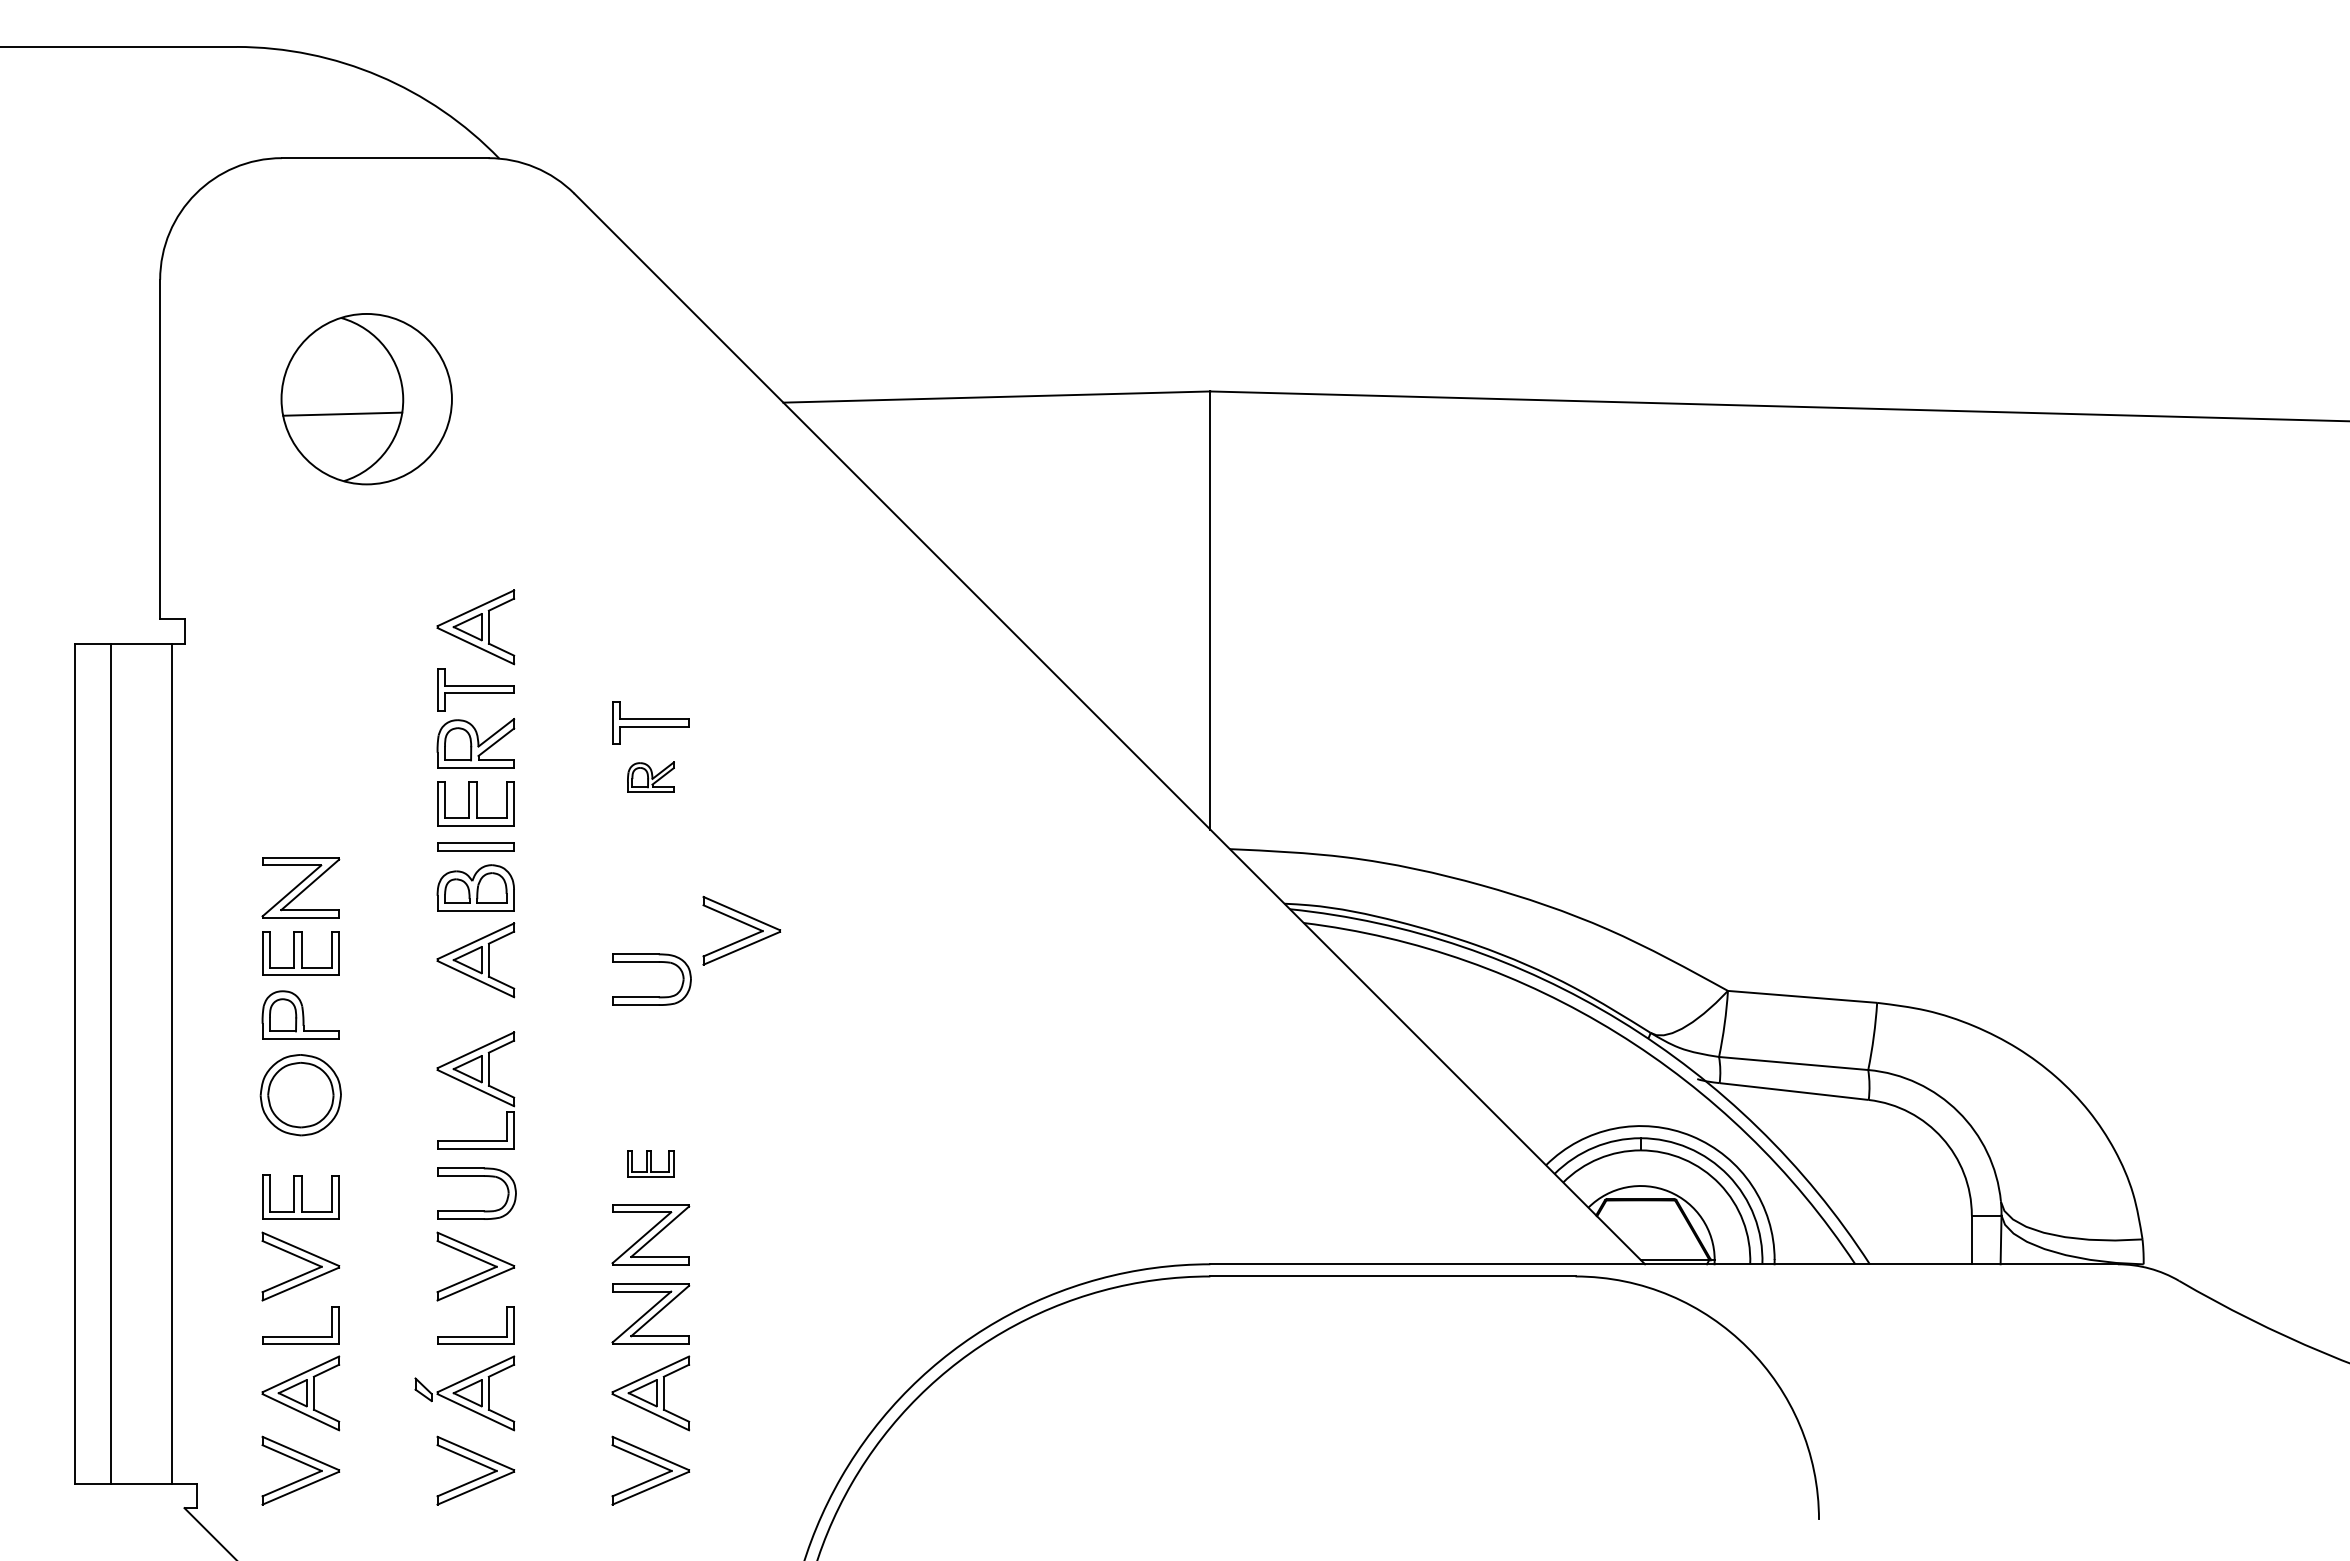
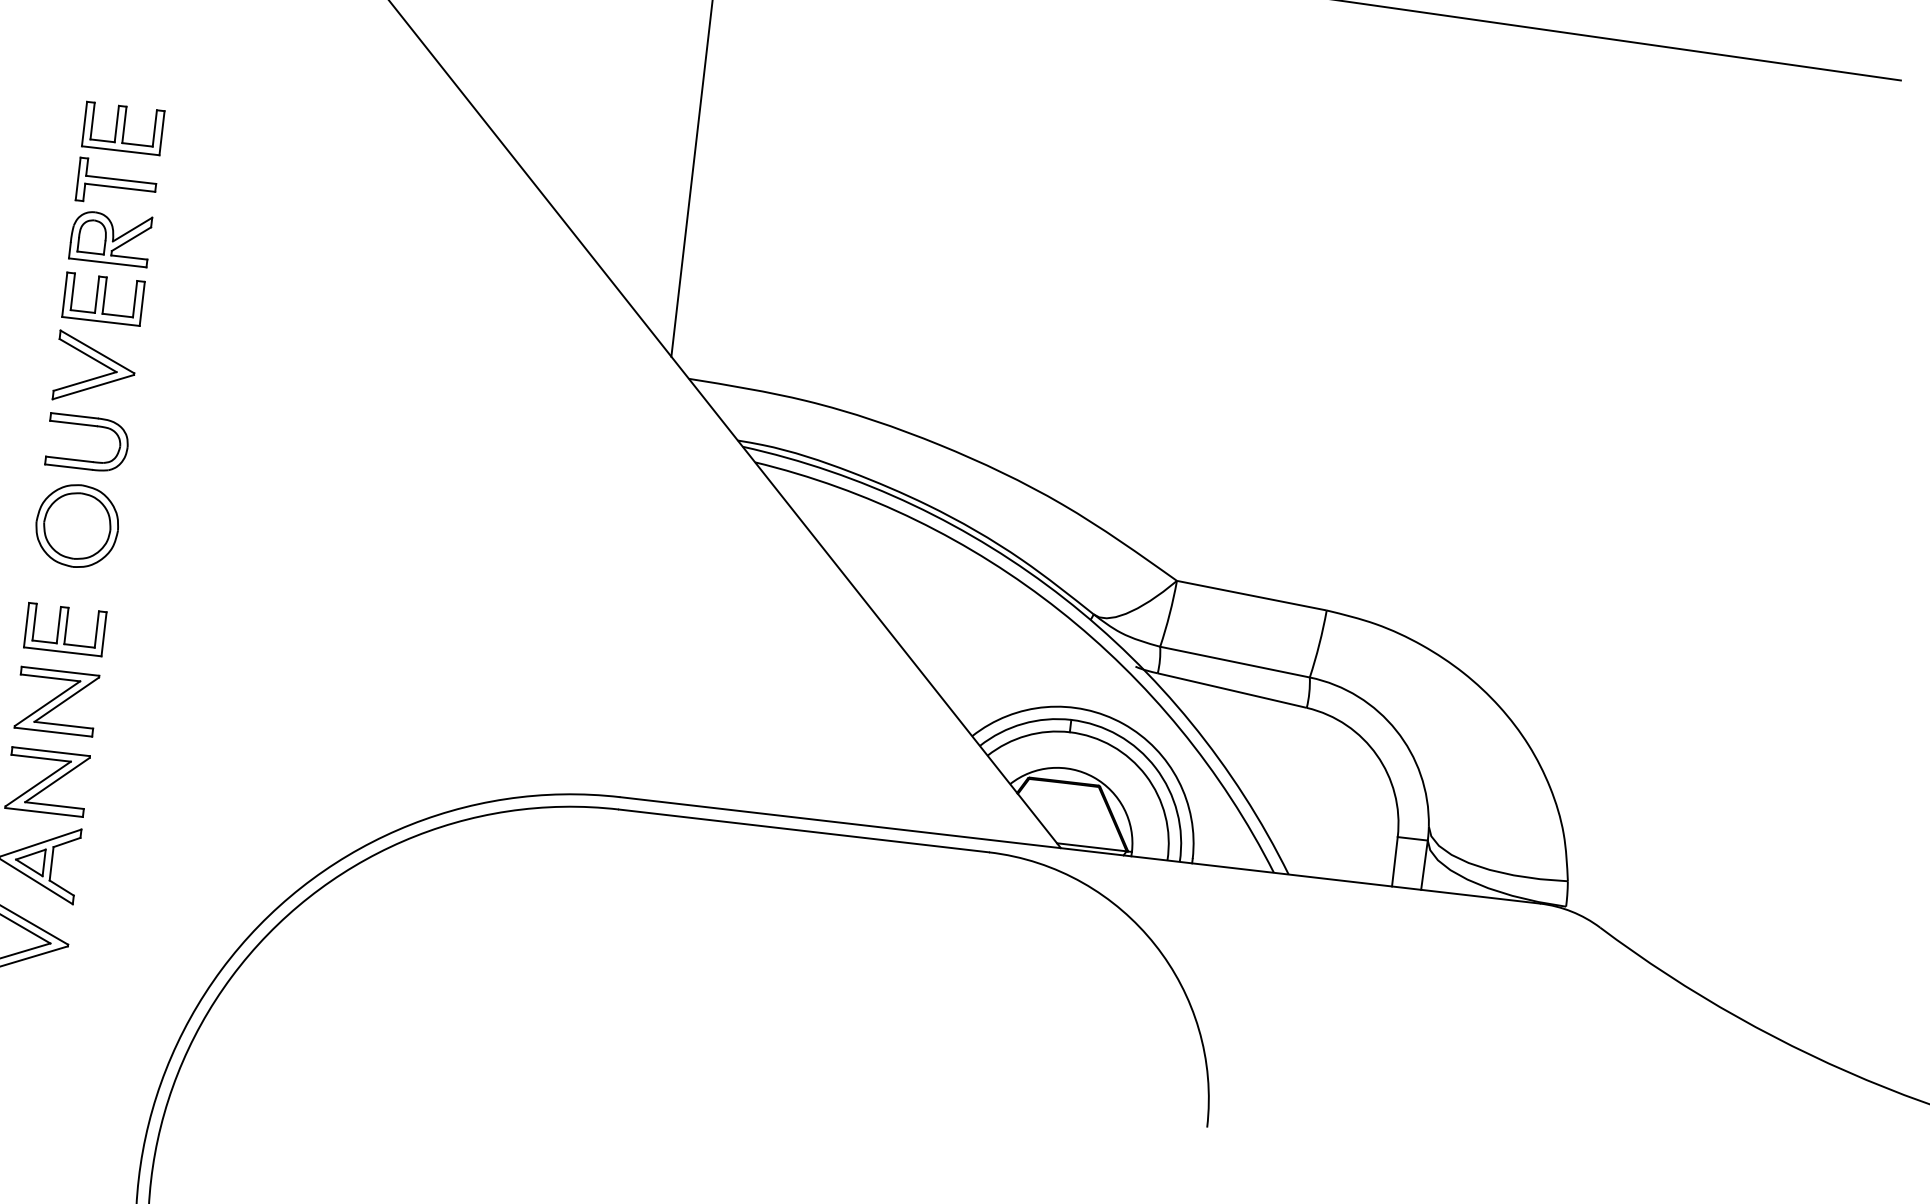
part: (650, 668) -> (123, 127), added
part: (650, 776) -> (110, 237), size x1.67
part: (650, 837) -> (103, 299), added
part: (744, 924) -> (98, 363), moved
part: (650, 1061) -> (76, 526), added
part: (650, 1163) -> (64, 629), size x1.67

